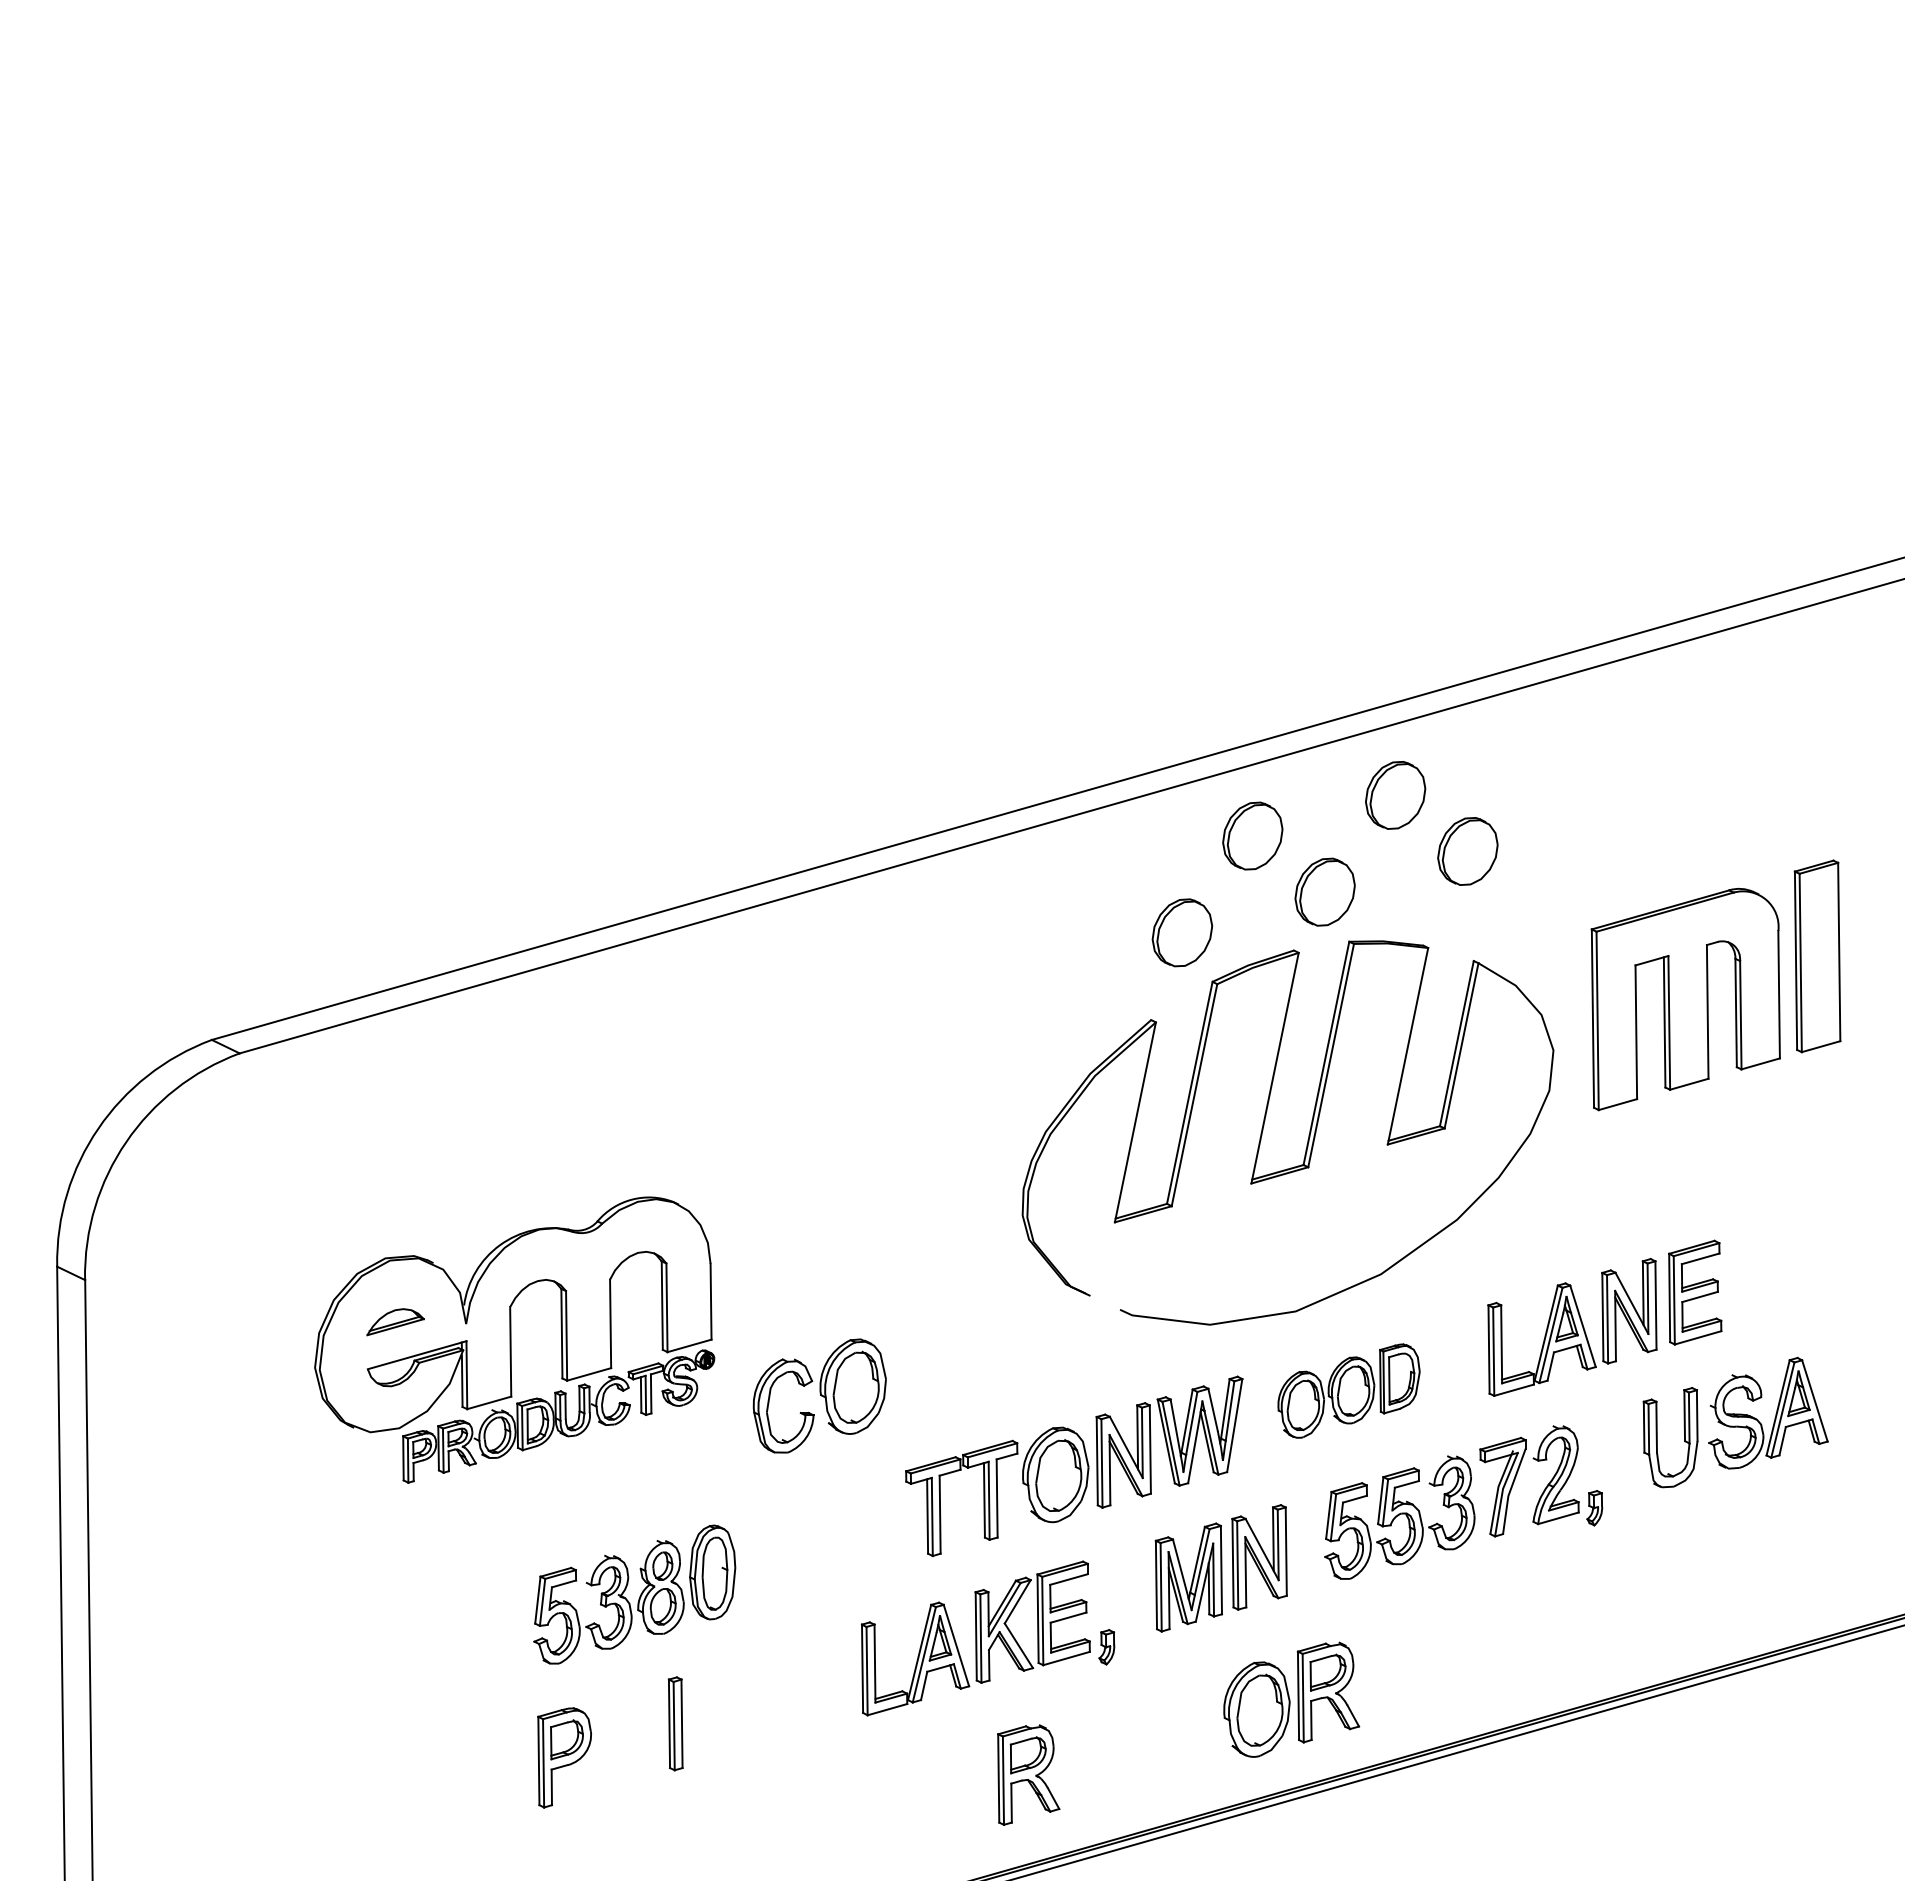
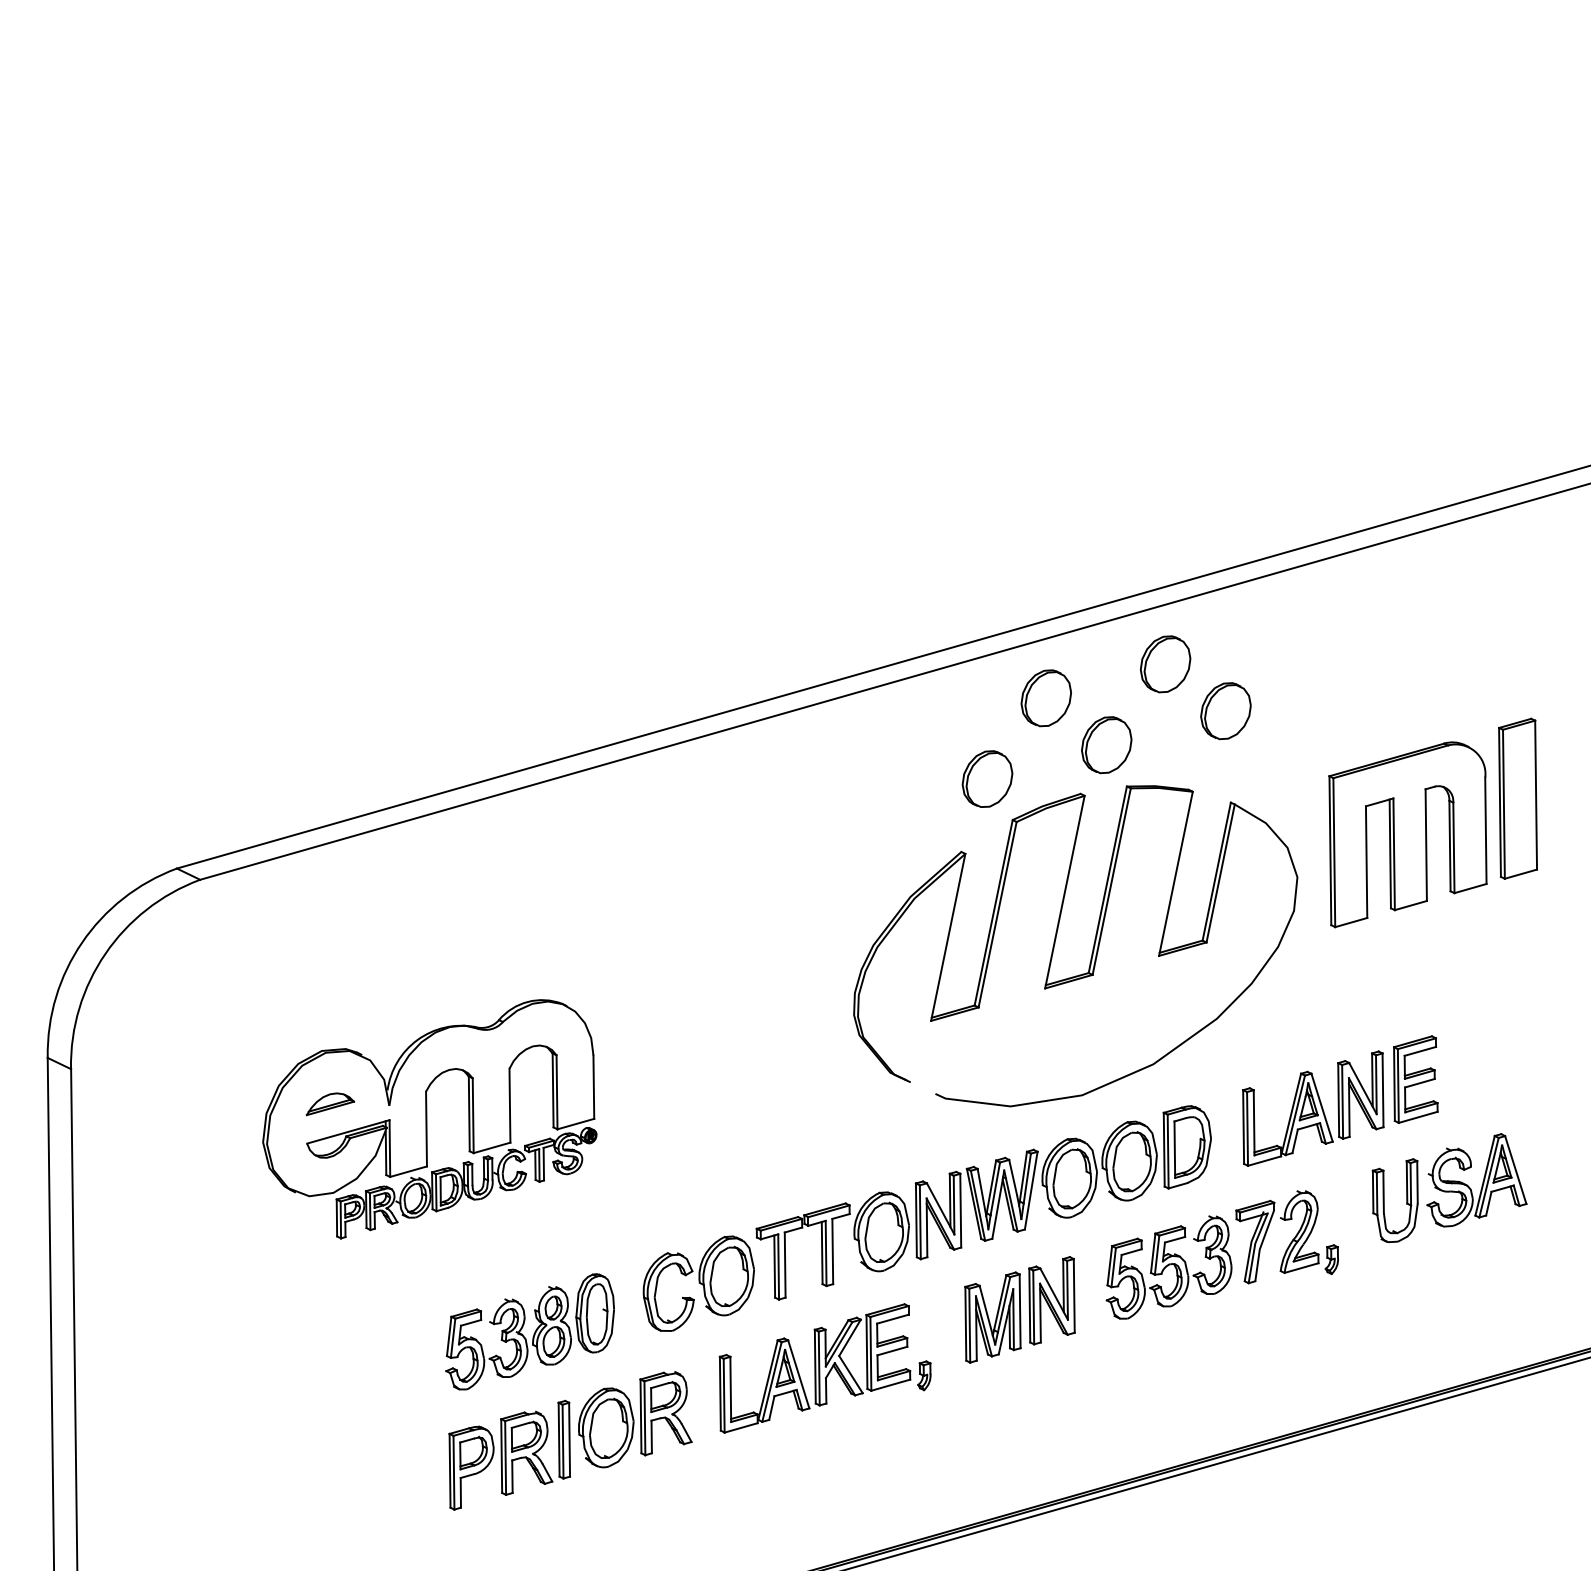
part: (1348, 1390) -> (1126, 1161), size x1.43
part: (819, 1395) -> (698, 1283), moved
part: (1291, 1699) -> (635, 1419), moved
part: (1028, 1774) -> (526, 1452), moved

